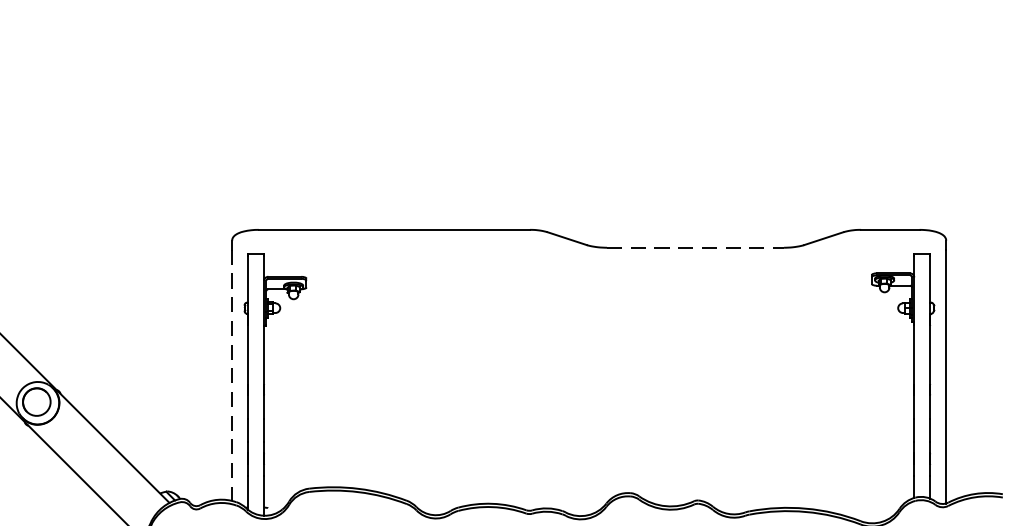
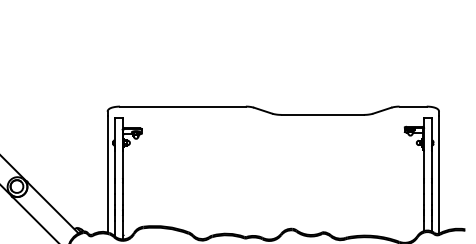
line: (697, 246) -> (323, 114), dashed -> solid
line: (231, 376) -> (107, 174), dashed -> solid

